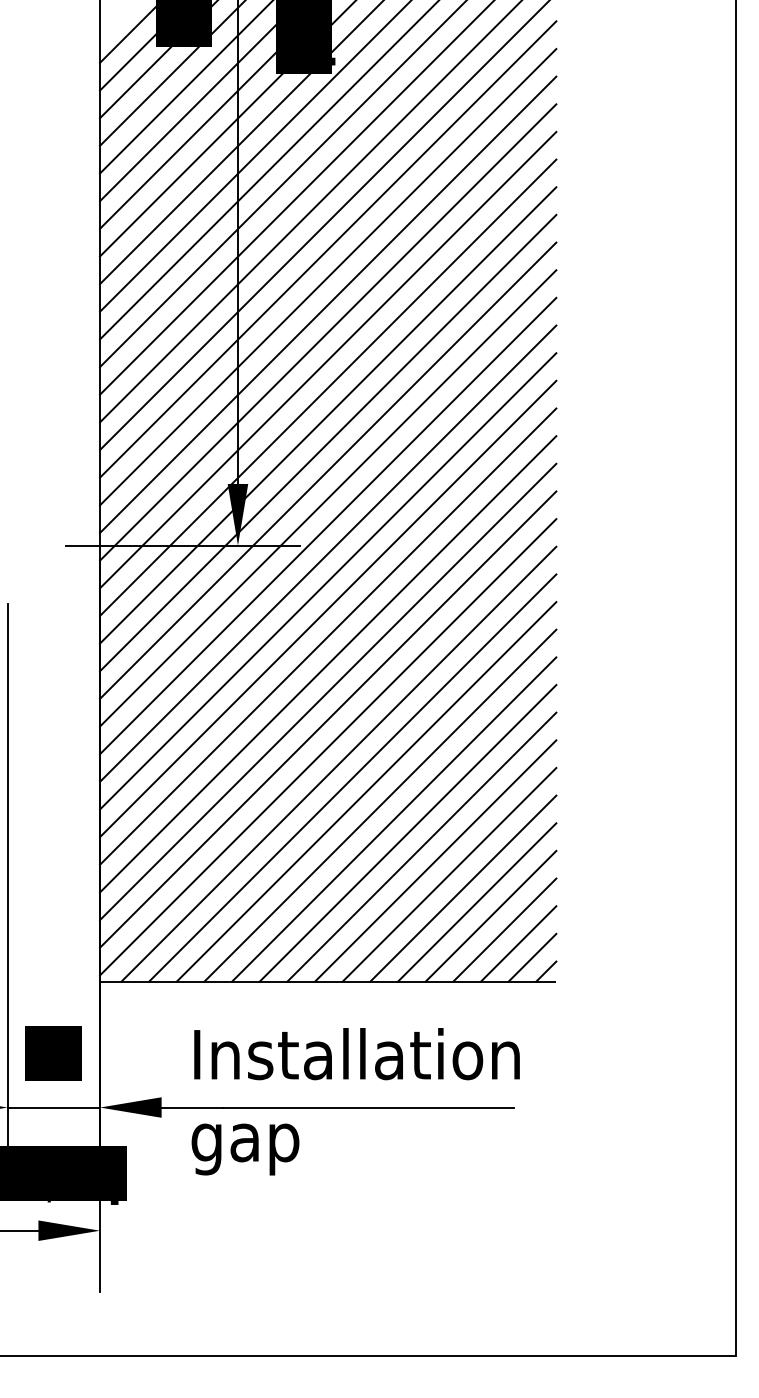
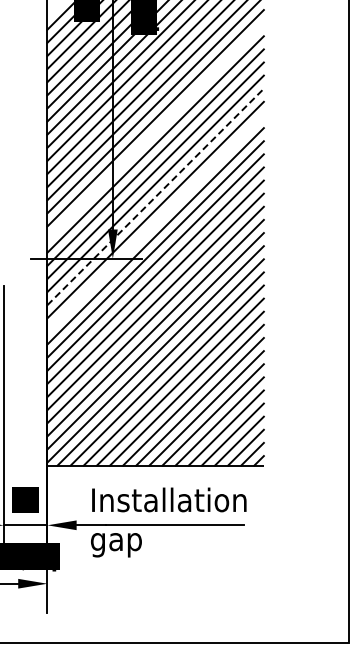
line: (327, 277) -> (155, 131), removed
line: (329, 414) -> (156, 196), solid -> dashed
line: (327, 469) -> (155, 222), removed

